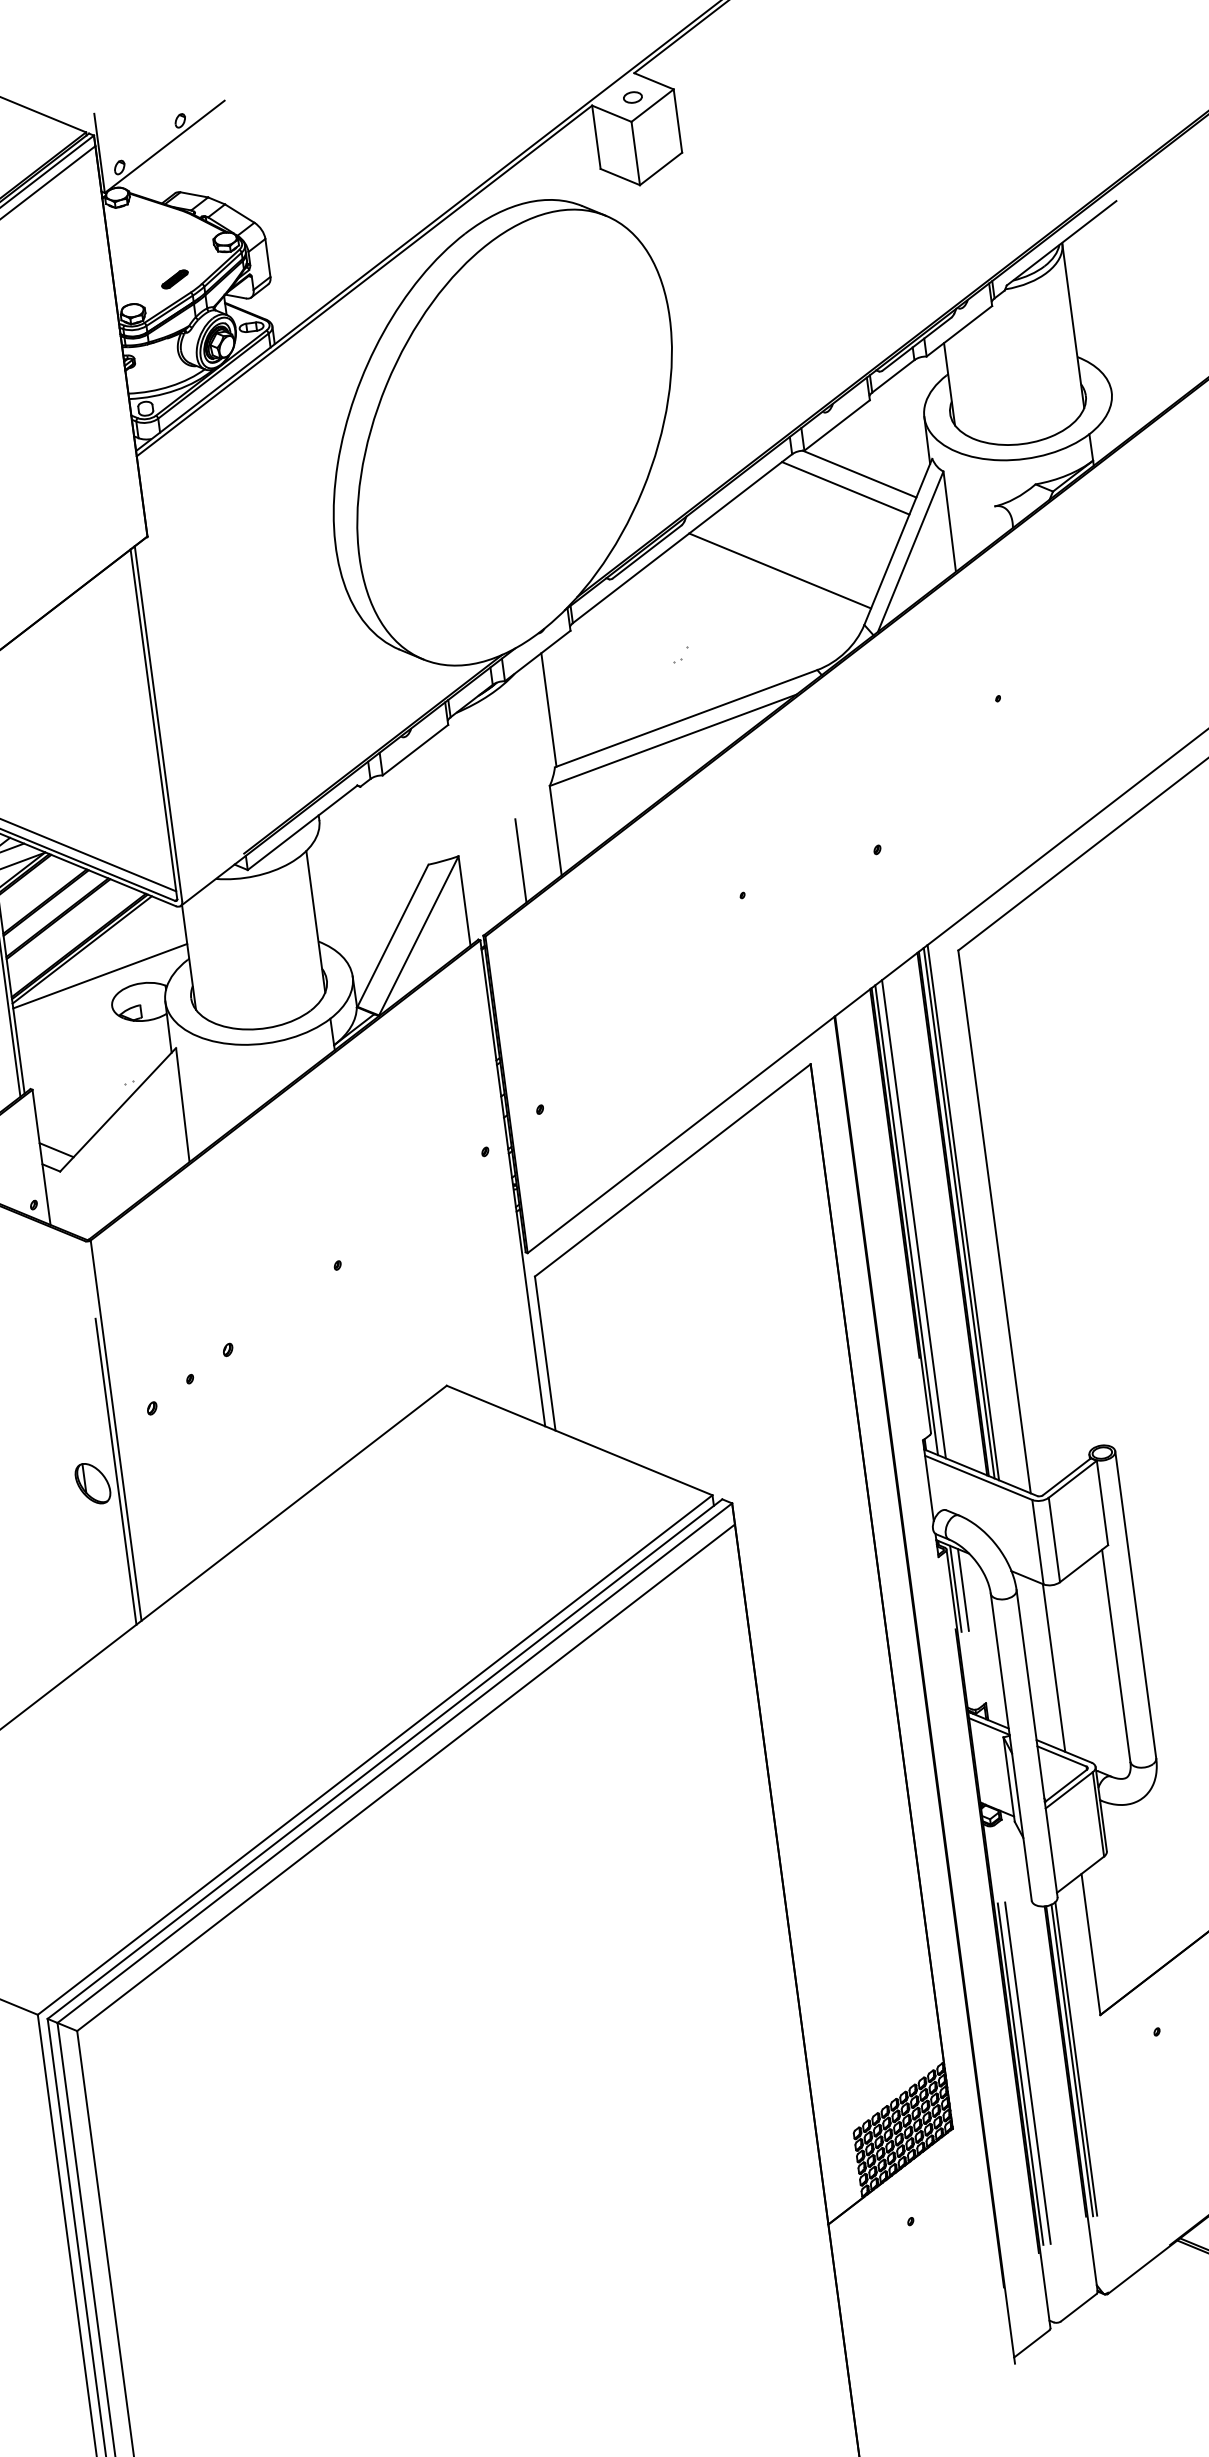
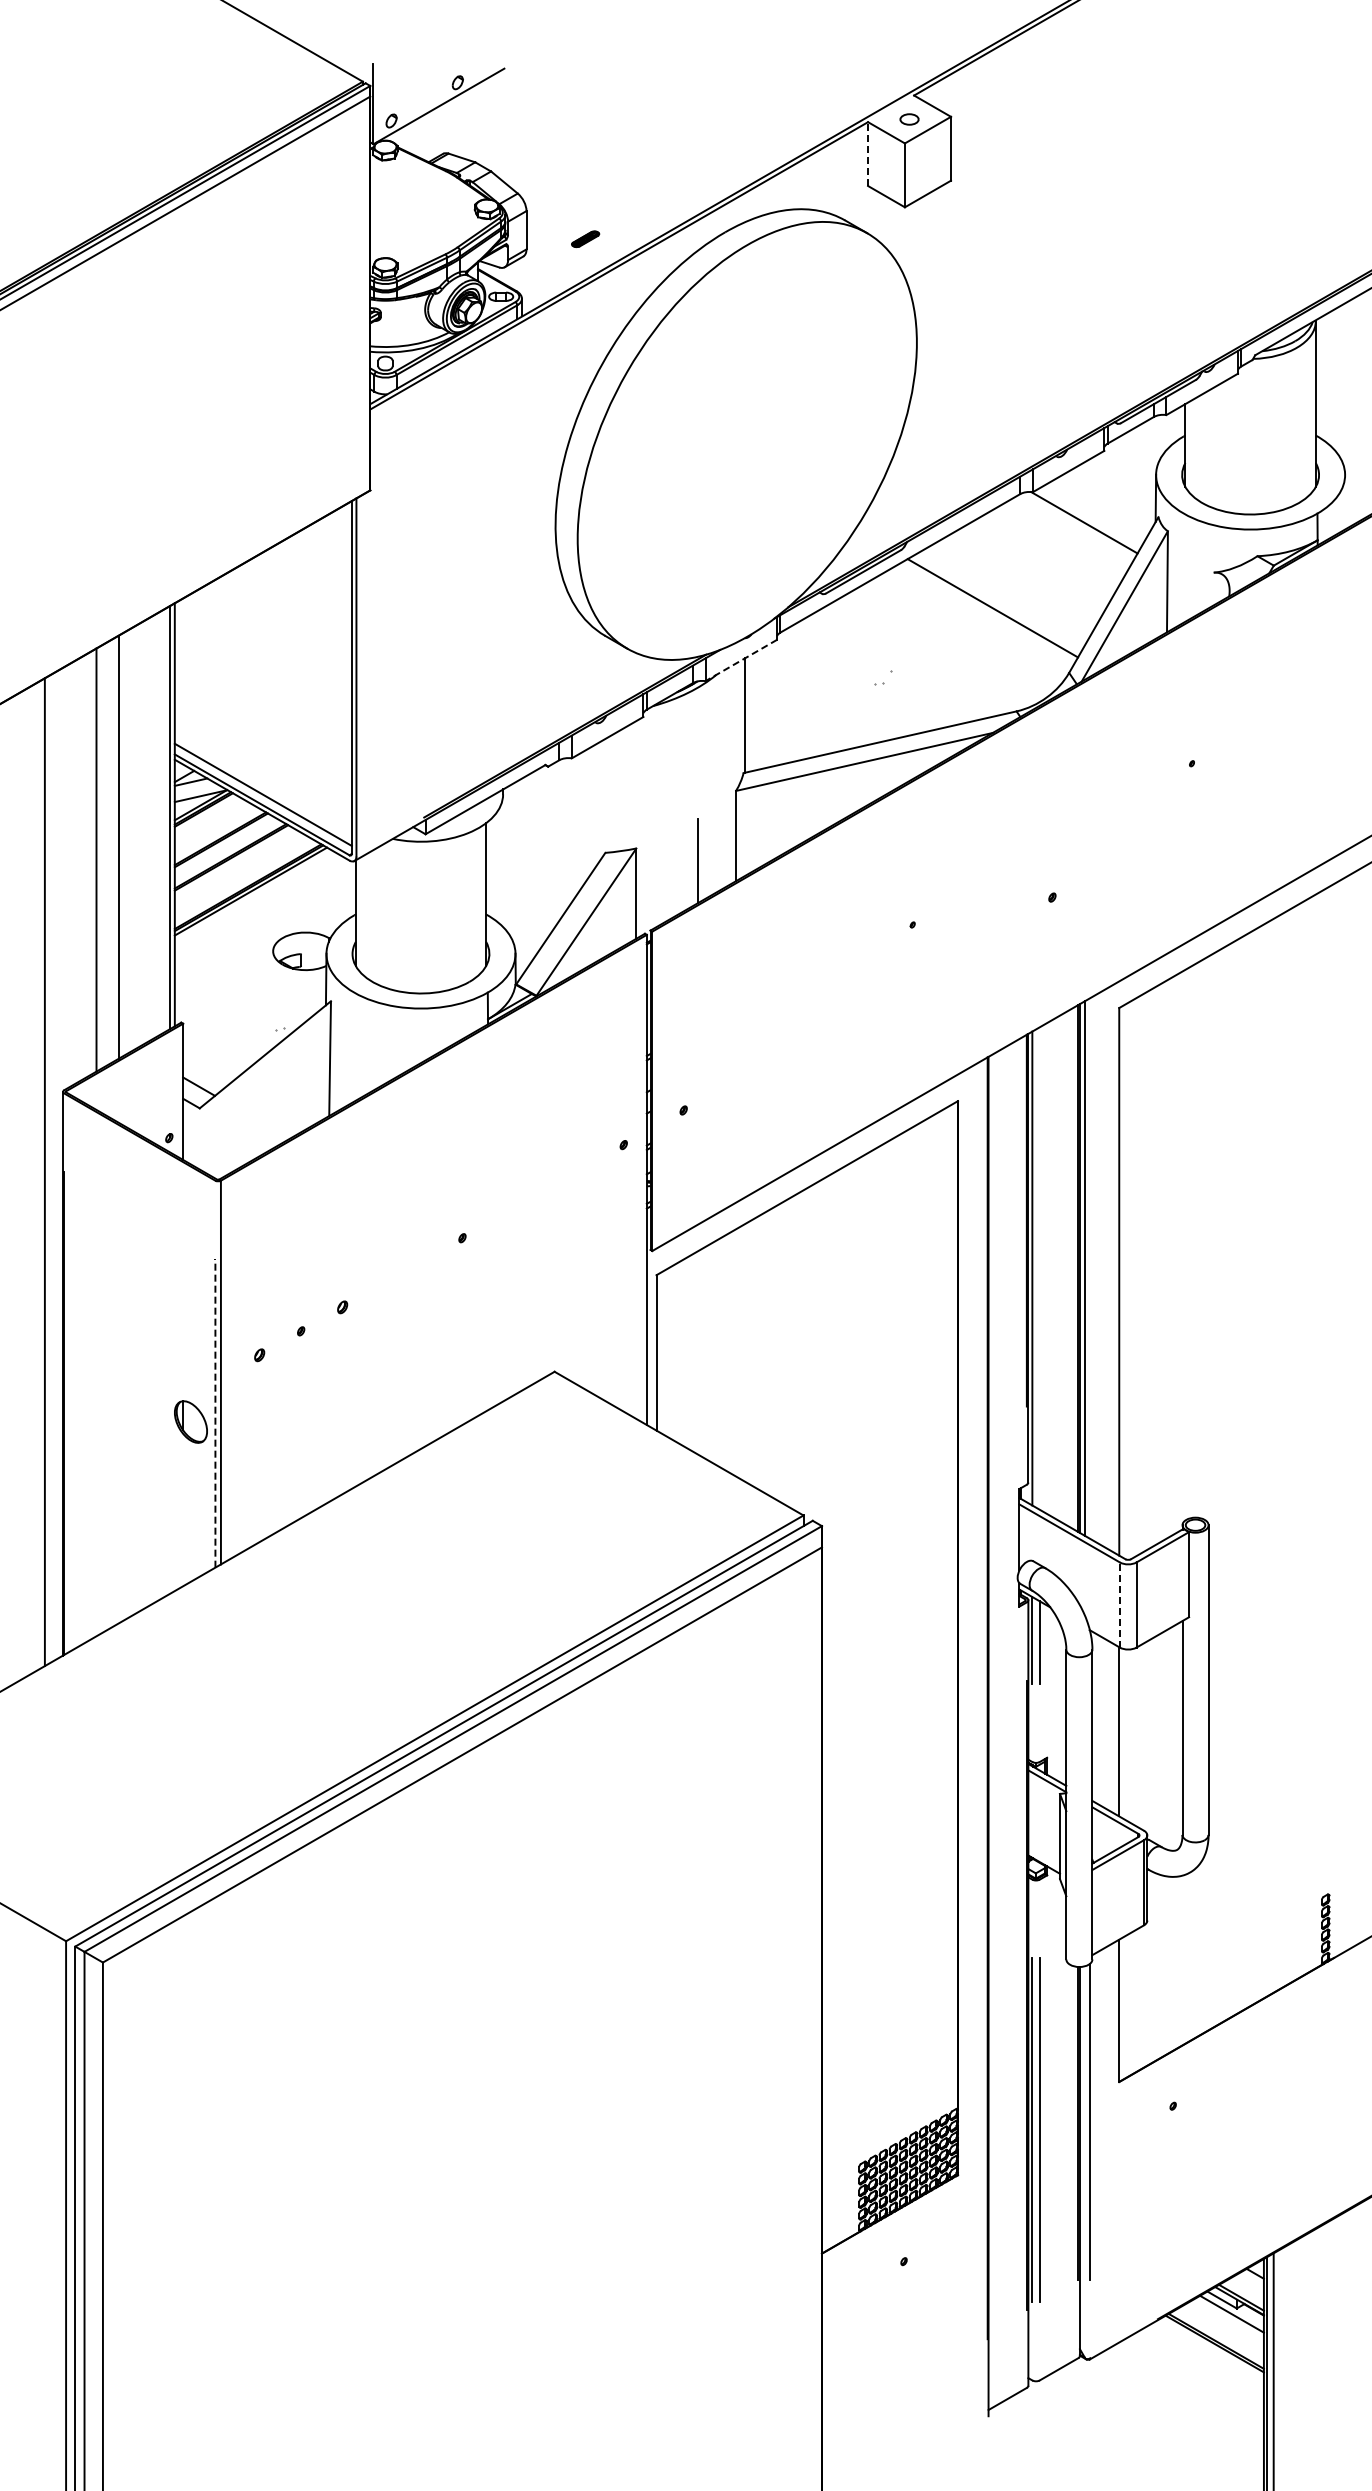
line: (596, 137) -> (868, 154), solid -> dashed
part: (174, 279) -> (585, 239), moved
line: (845, 487) -> (1068, 534), removed
line: (536, 656) -> (740, 660), solid -> dashed
line: (99, 975) -> (264, 919), removed
line: (963, 1212) -> (1089, 1268), removed
line: (913, 1219) -> (1039, 1268), removed
line: (116, 1470) -> (215, 1412), solid -> dashed
line: (1037, 1542) -> (1119, 1605), solid -> dashed
line: (1072, 2060) -> (1085, 2123), removed

